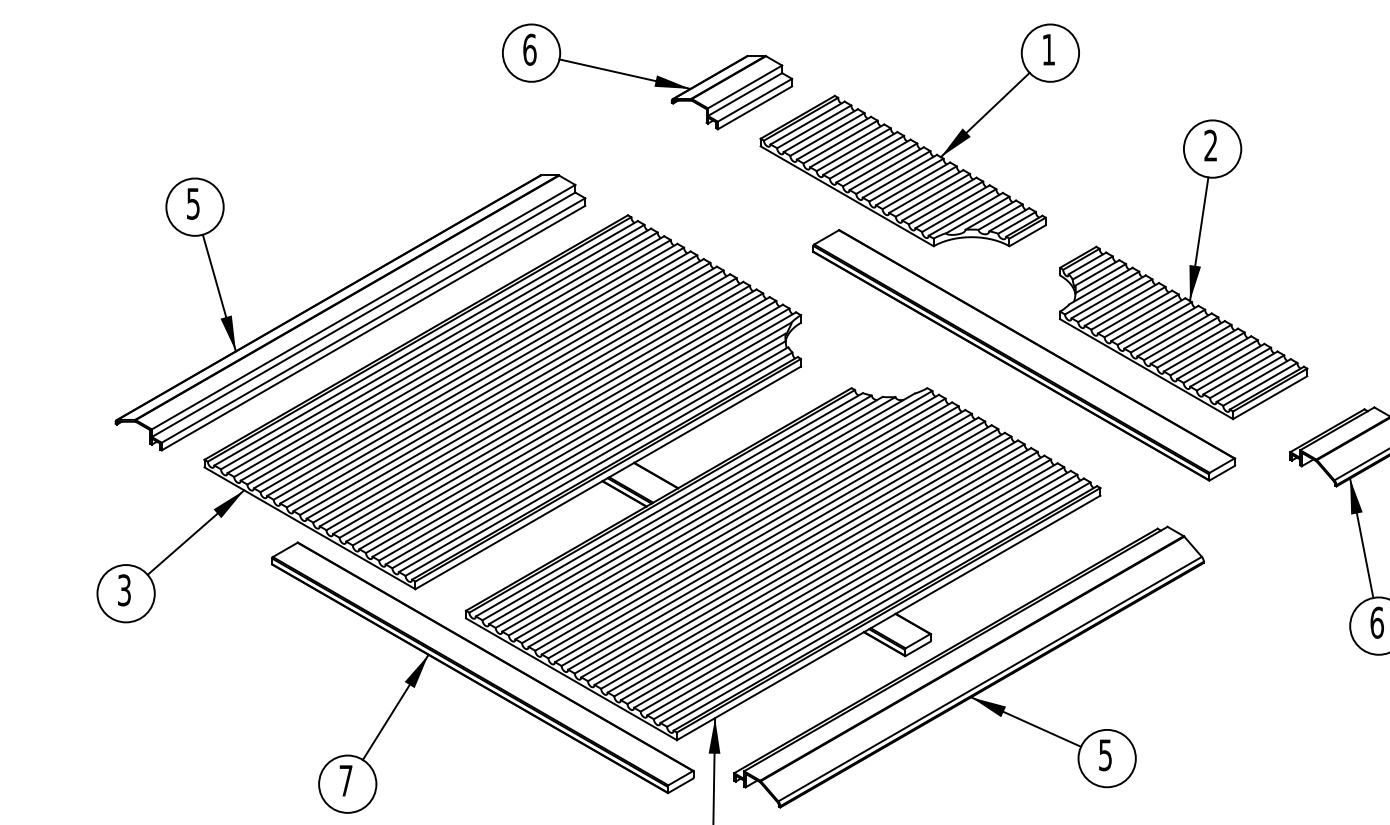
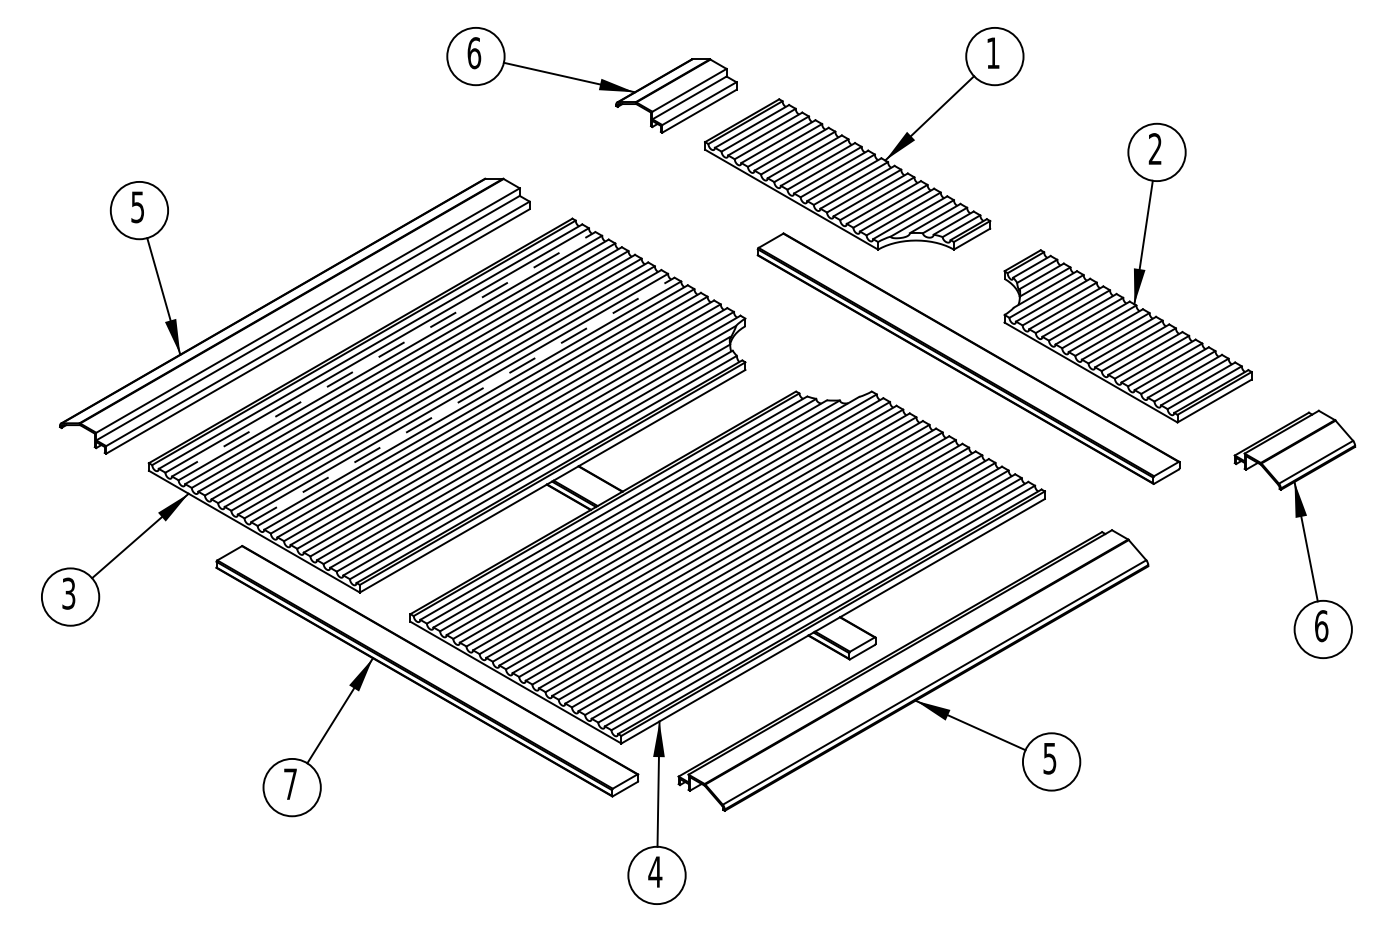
line: (440, 351) -> (384, 354), solid -> dashed
line: (519, 396) -> (463, 399), solid -> dashed

